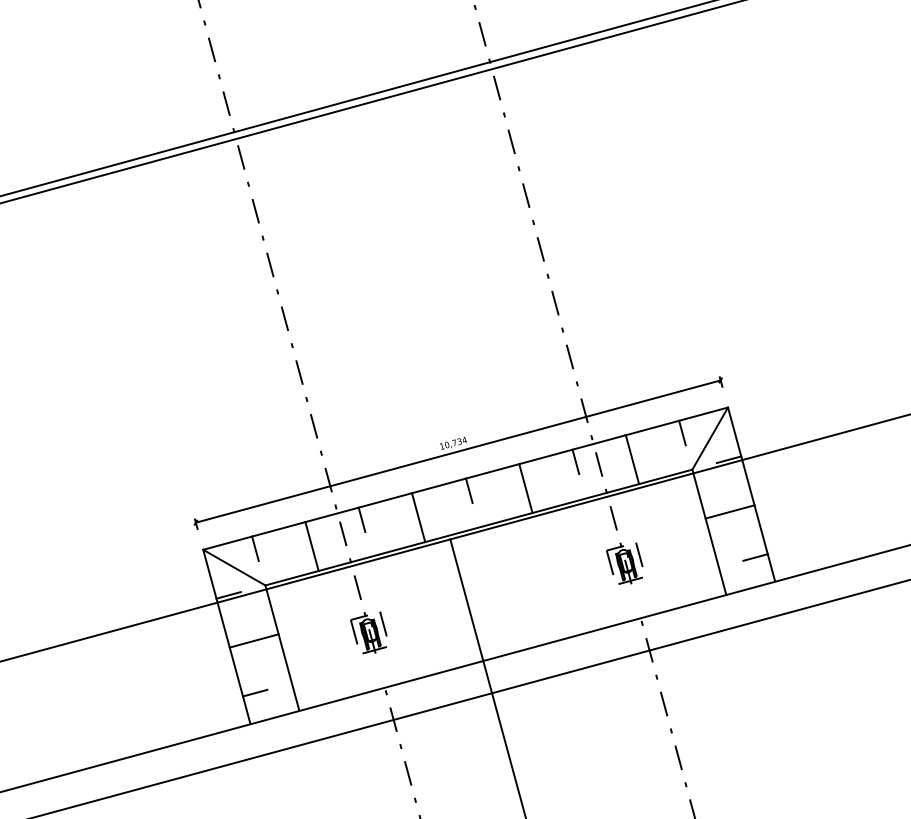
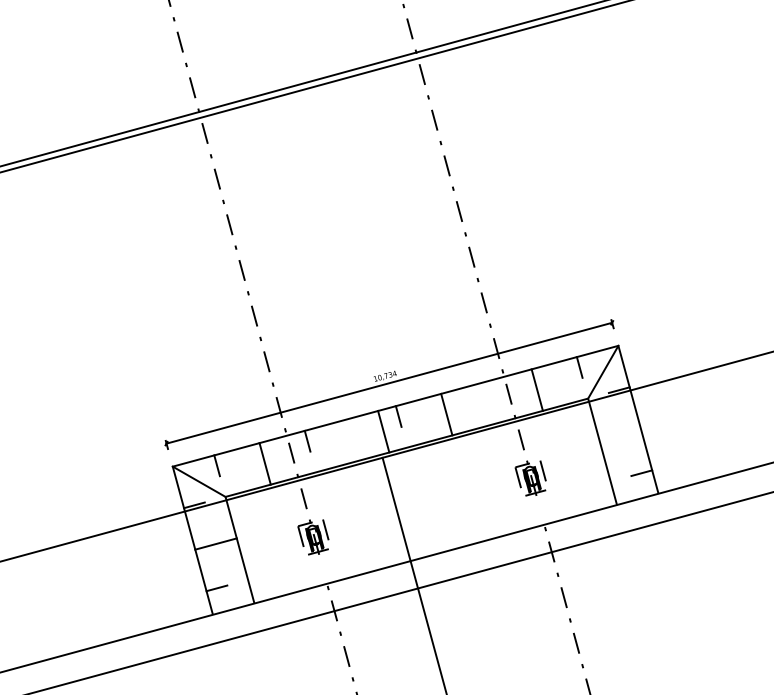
line: (575, 461) -> (488, 391), removed
line: (729, 511) -> (619, 434), removed
line: (418, 517) -> (383, 431), moved

